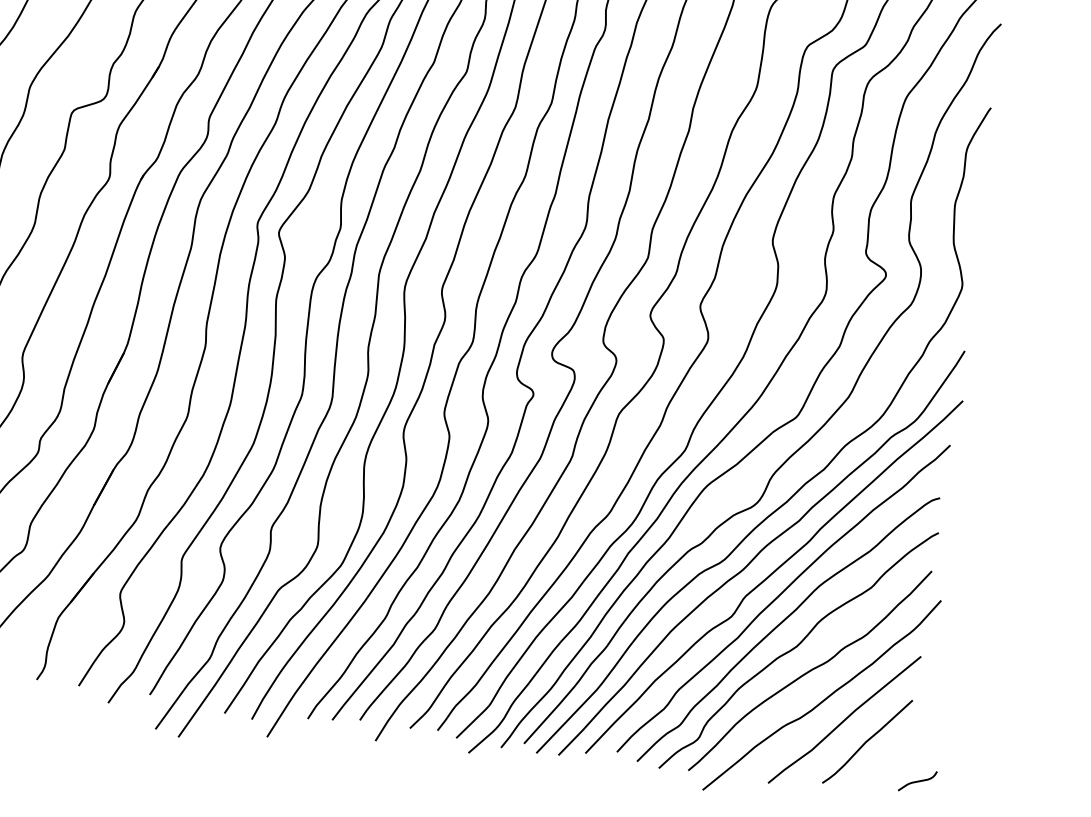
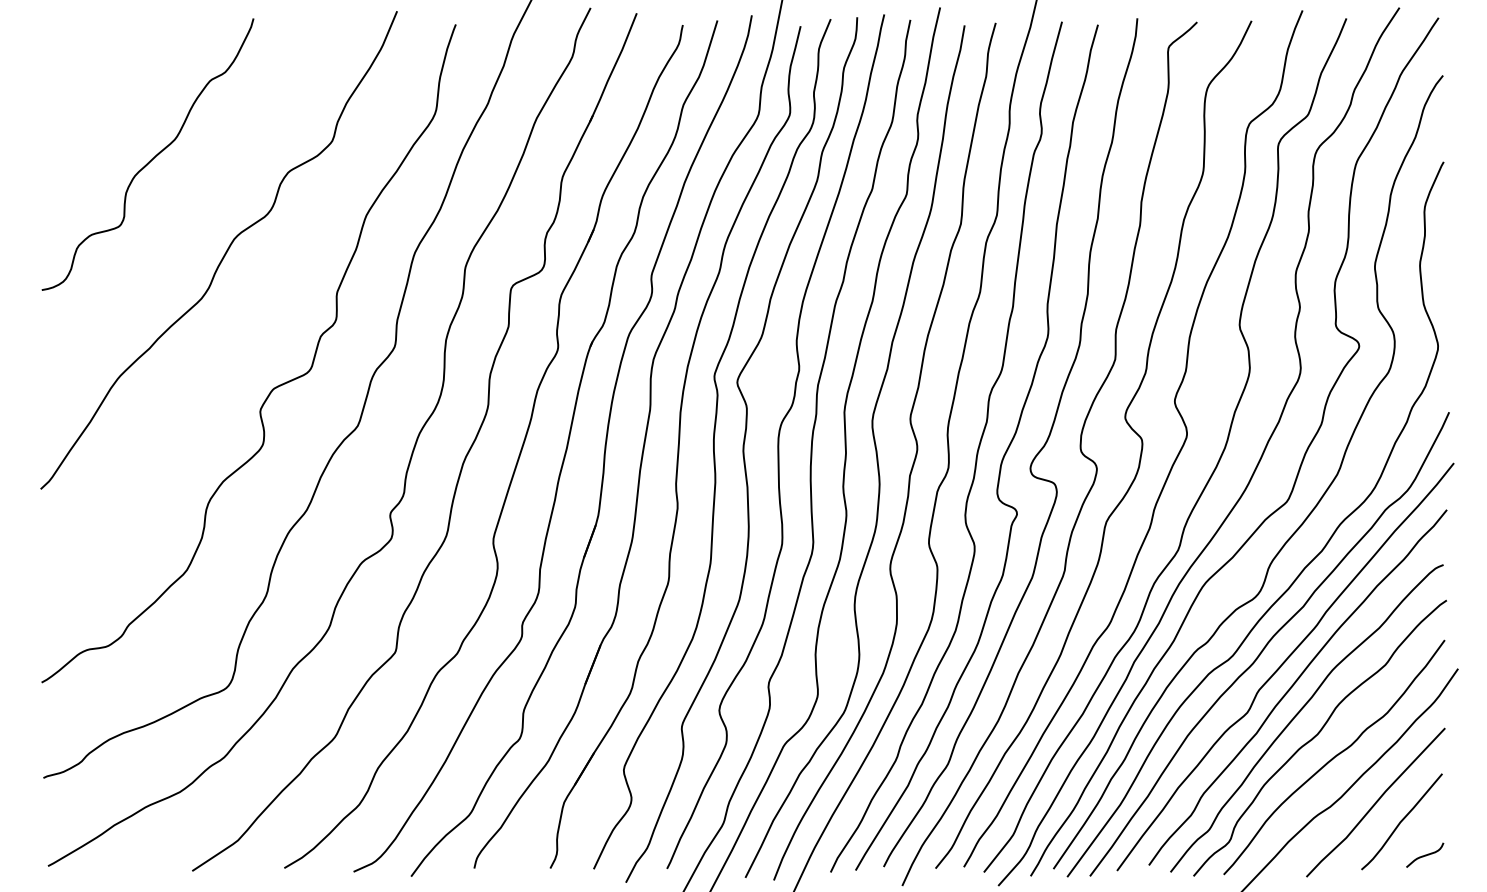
curve: (918, 780) -> (1425, 854), moved

